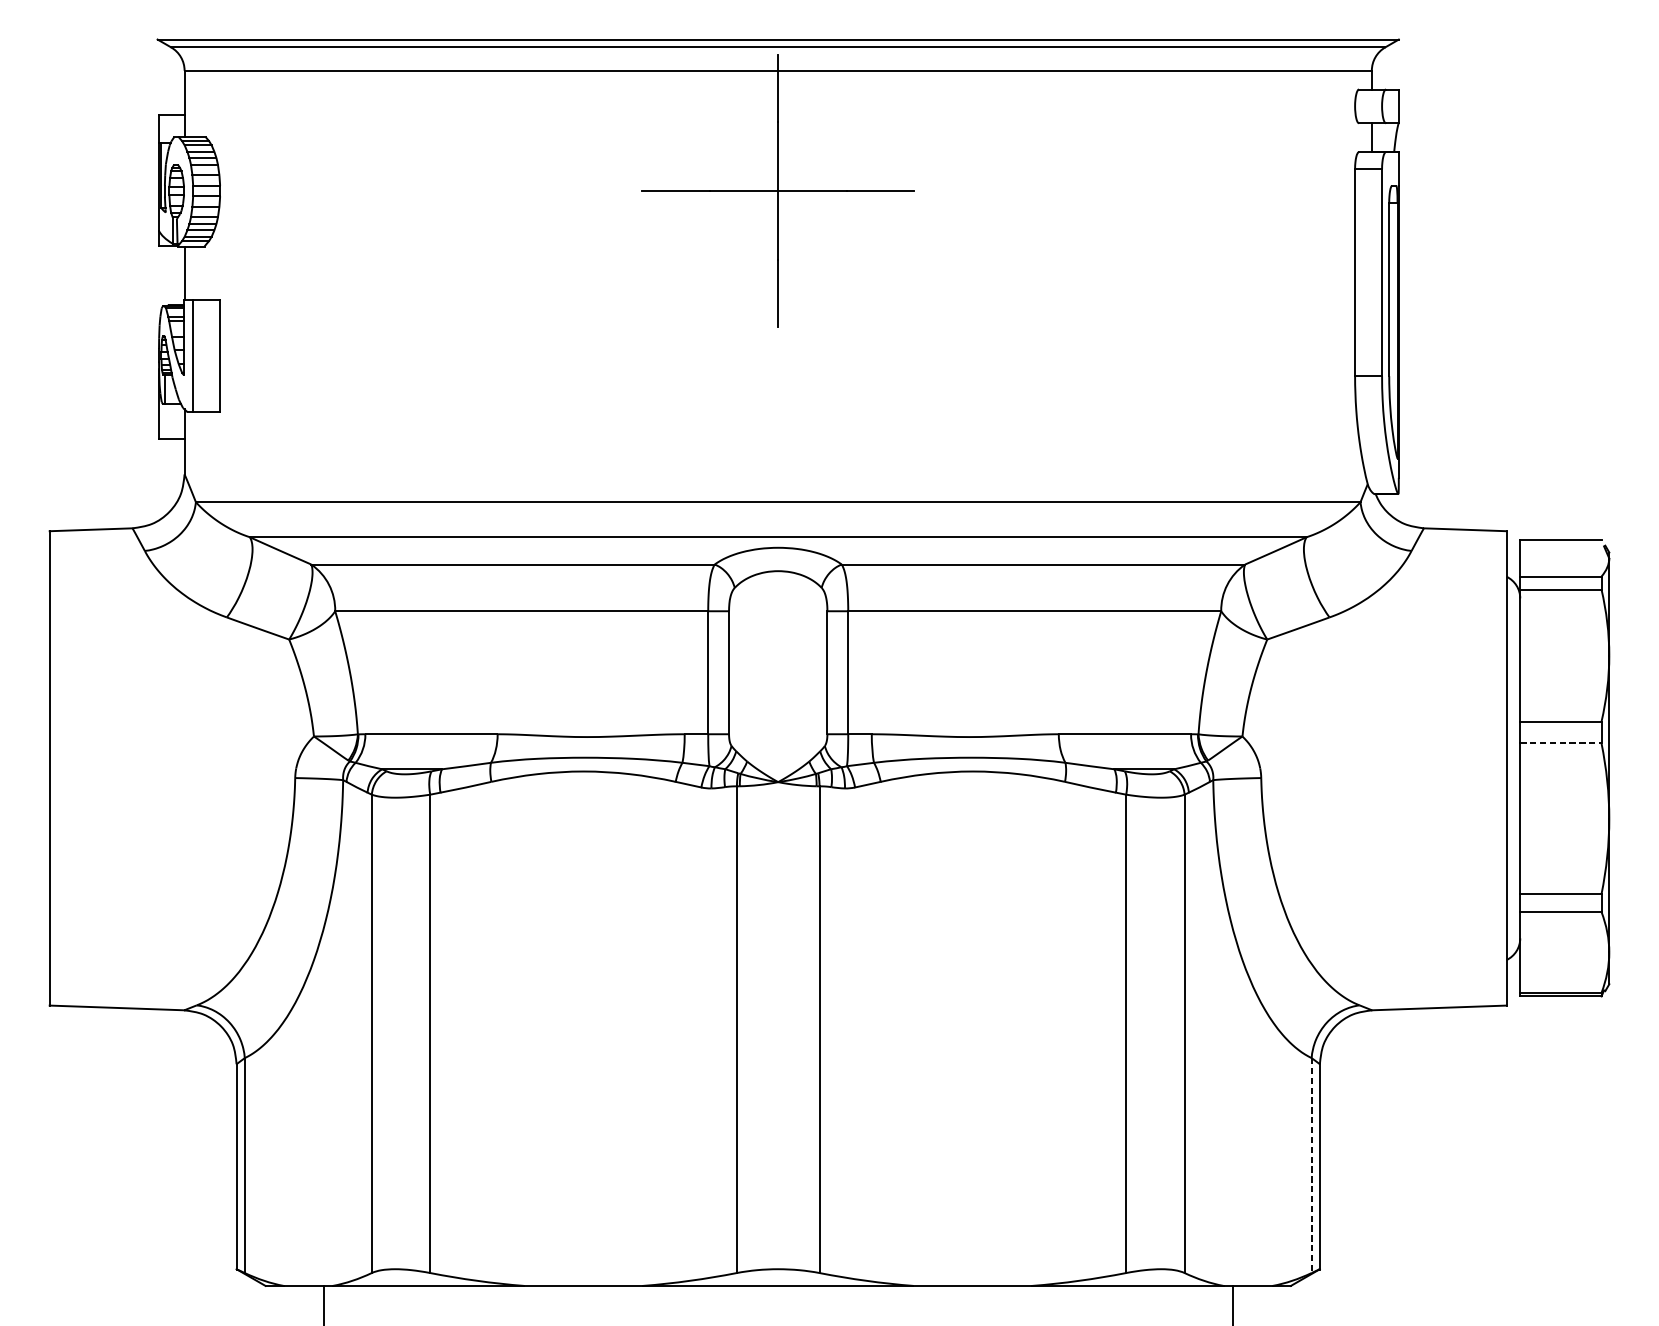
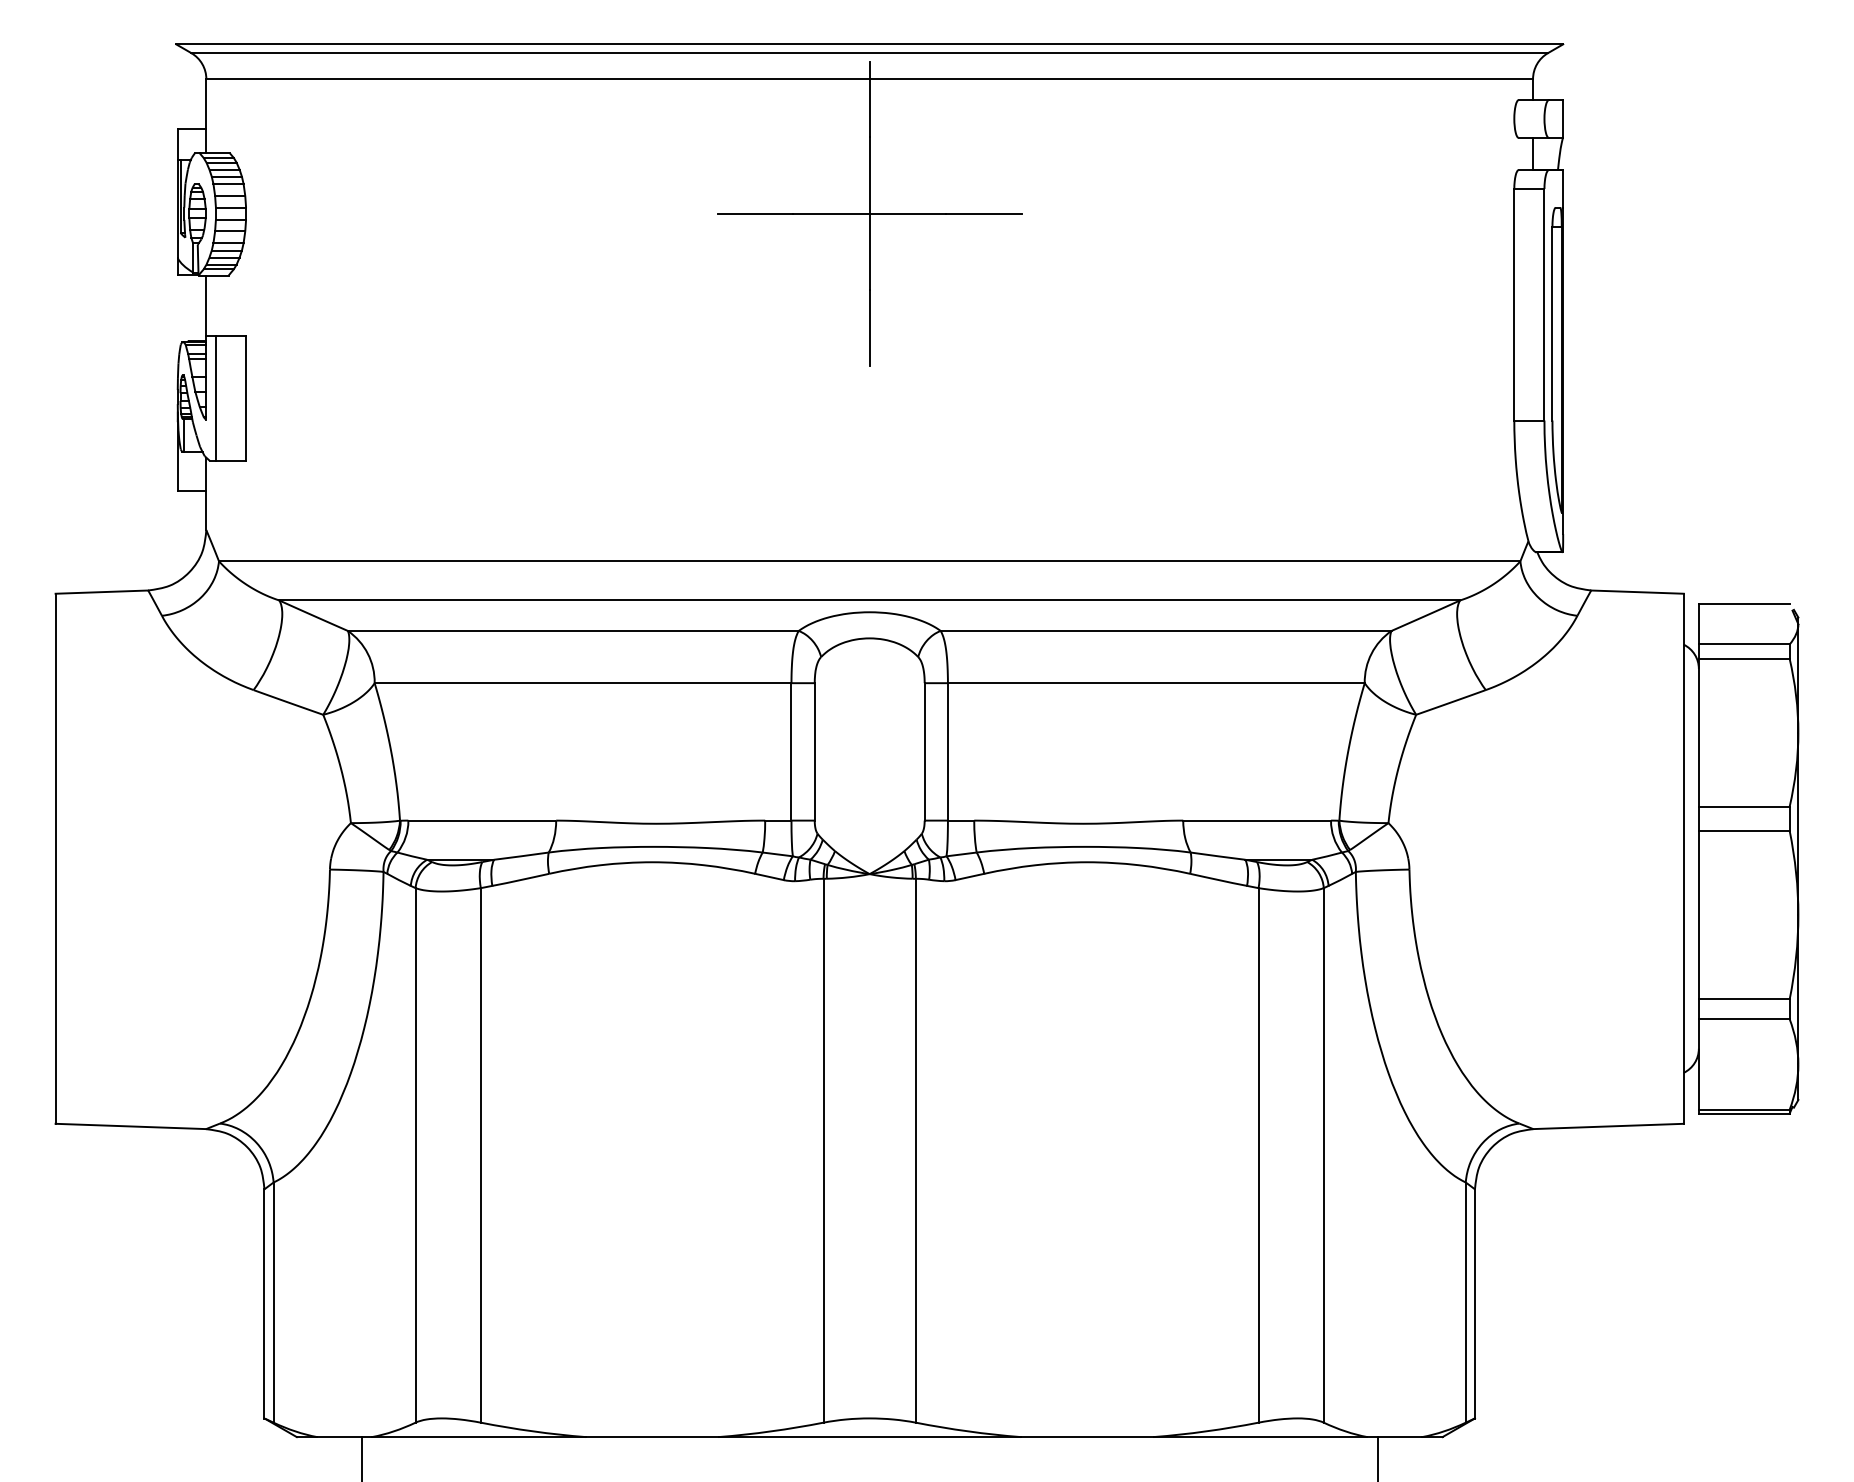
line: (1561, 743) -> (1744, 830), dashed -> solid
line: (1311, 1166) -> (1465, 1303), dashed -> solid

